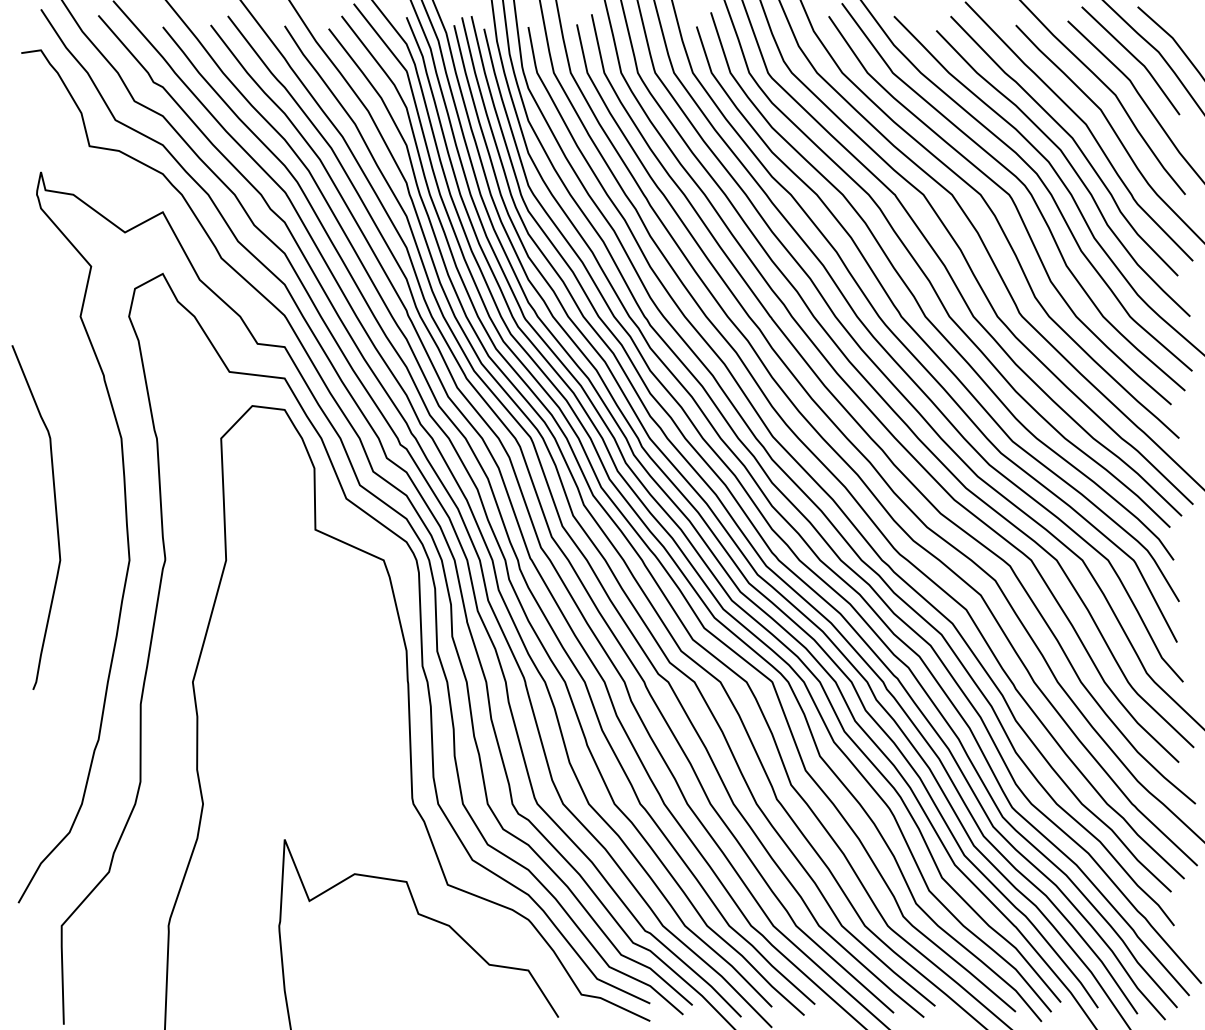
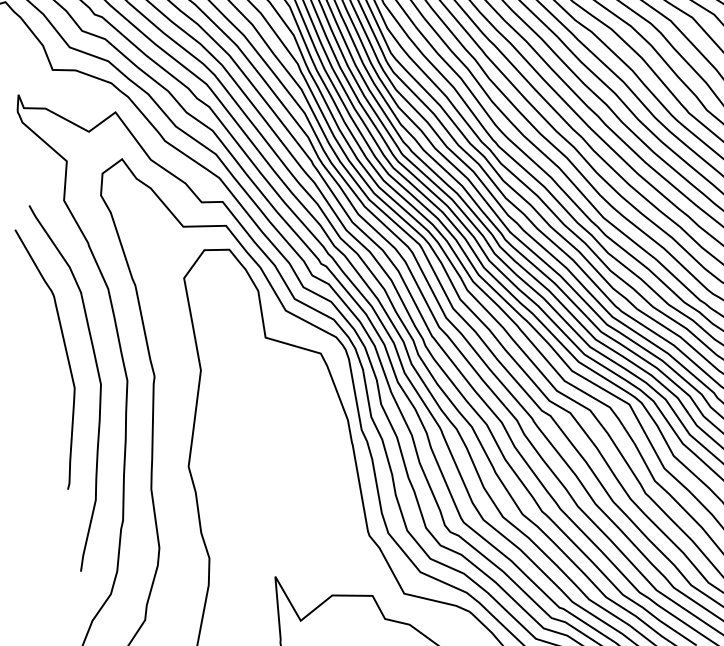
curve: (93, 556) -> (99, 381), added

